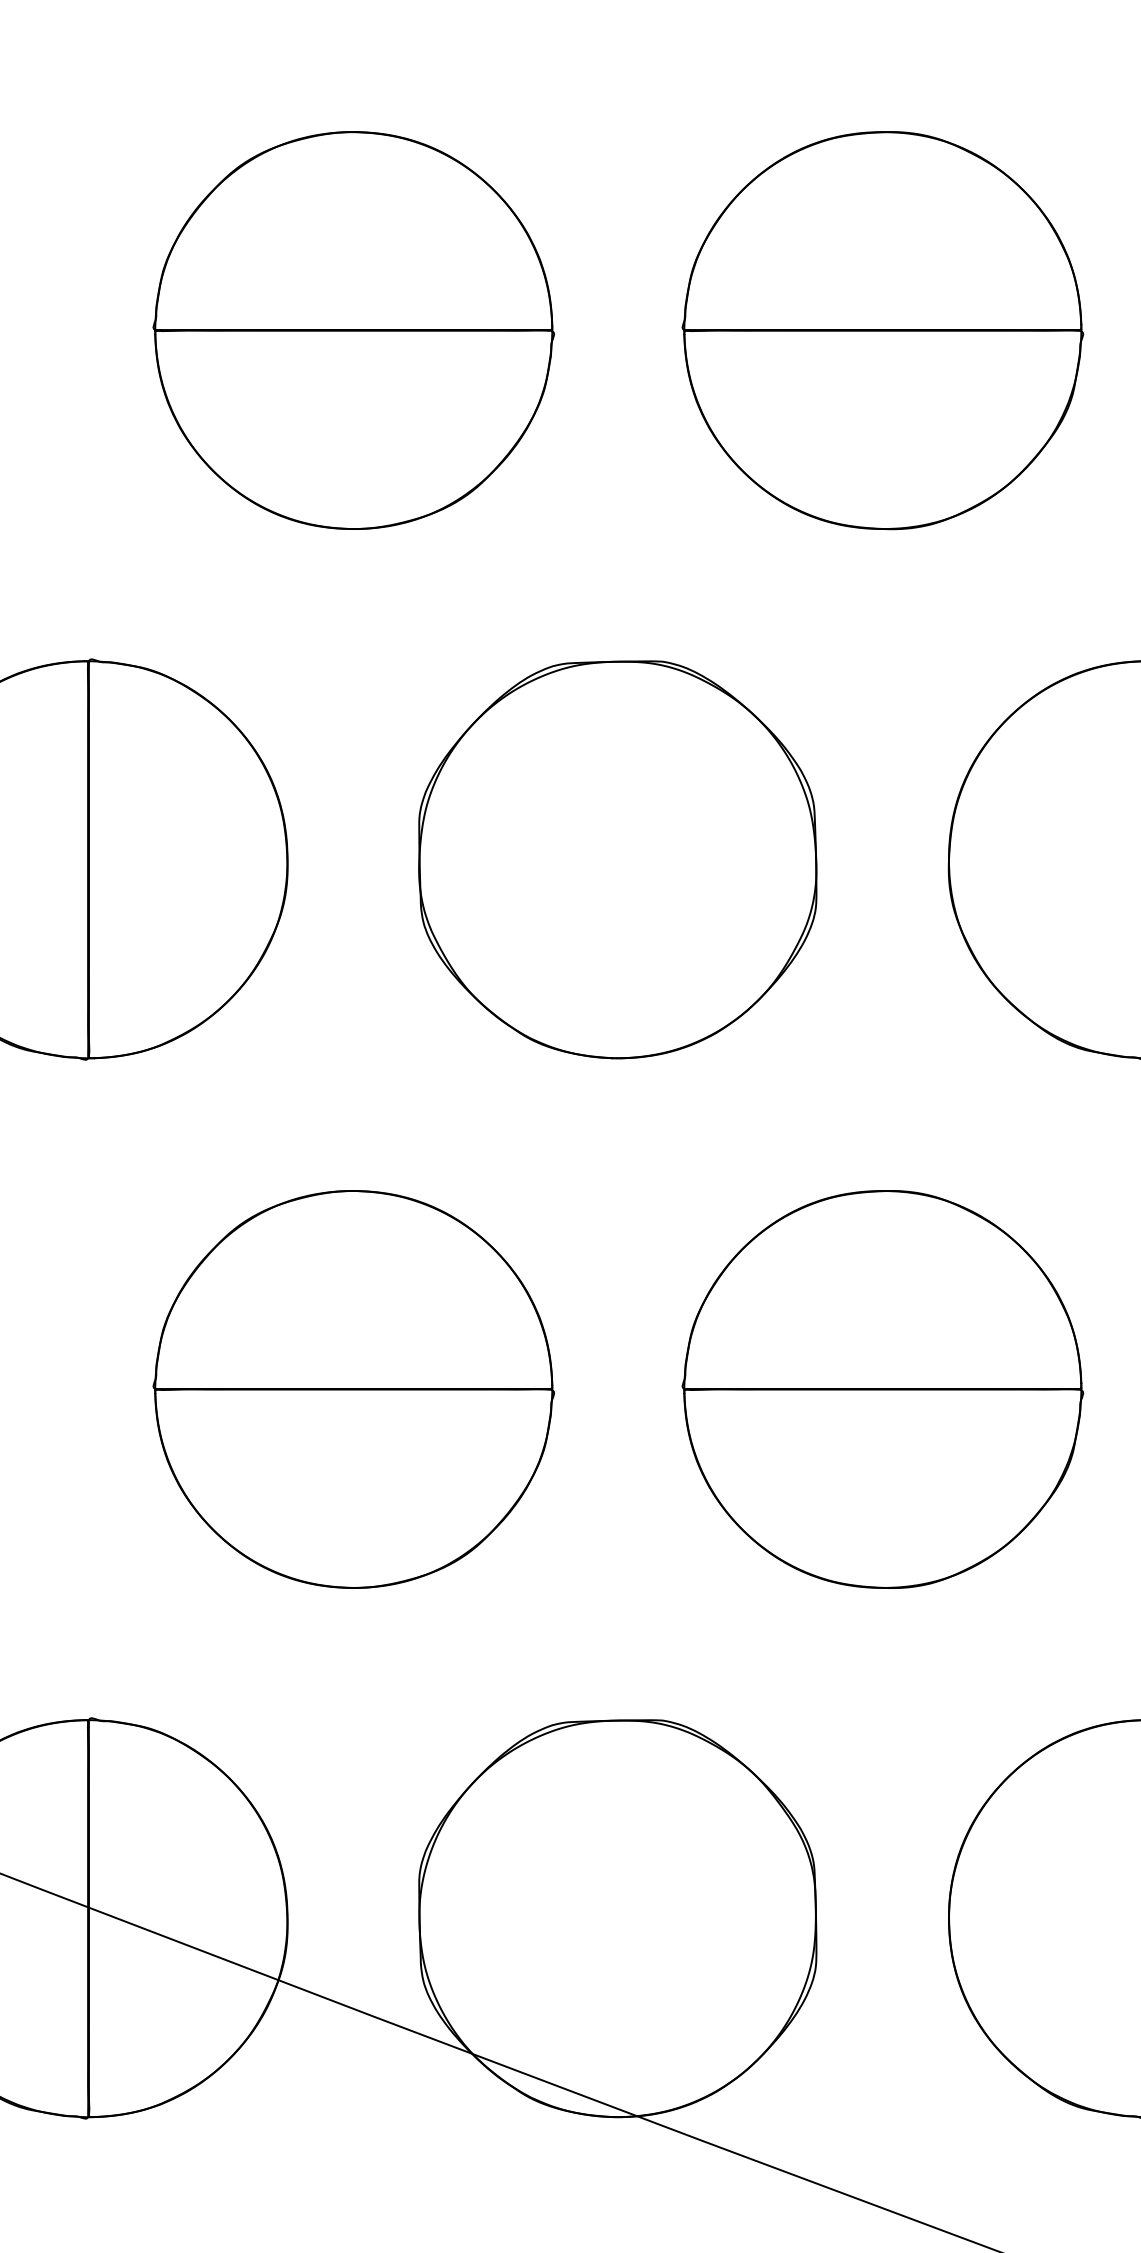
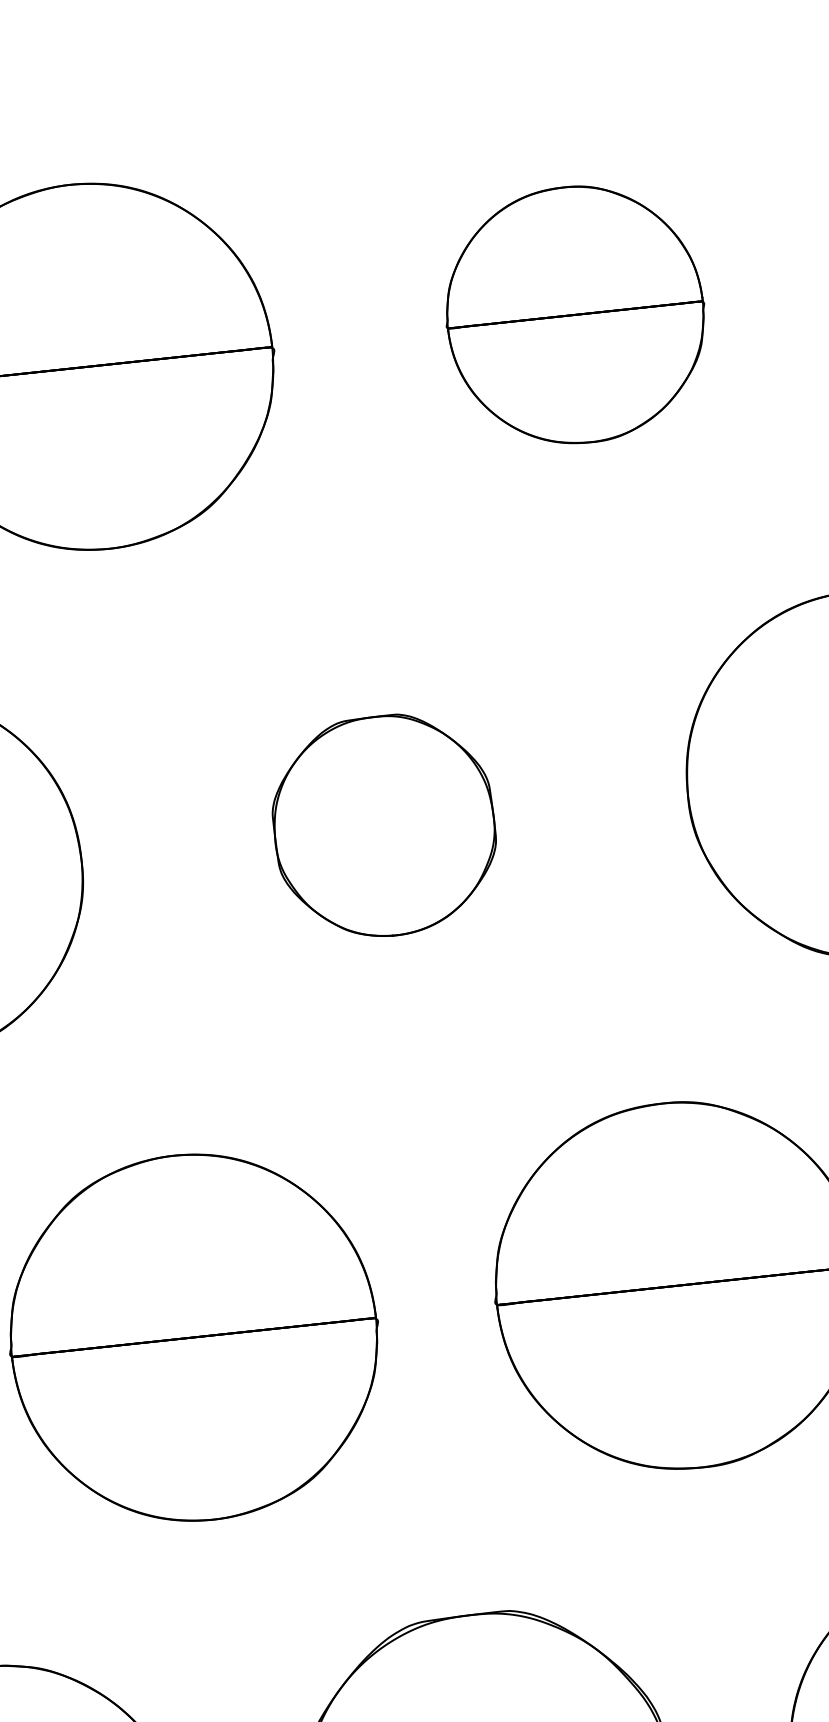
part: (882, 330) -> (575, 314), size x0.7
part: (617, 859) -> (383, 825), size x0.6

